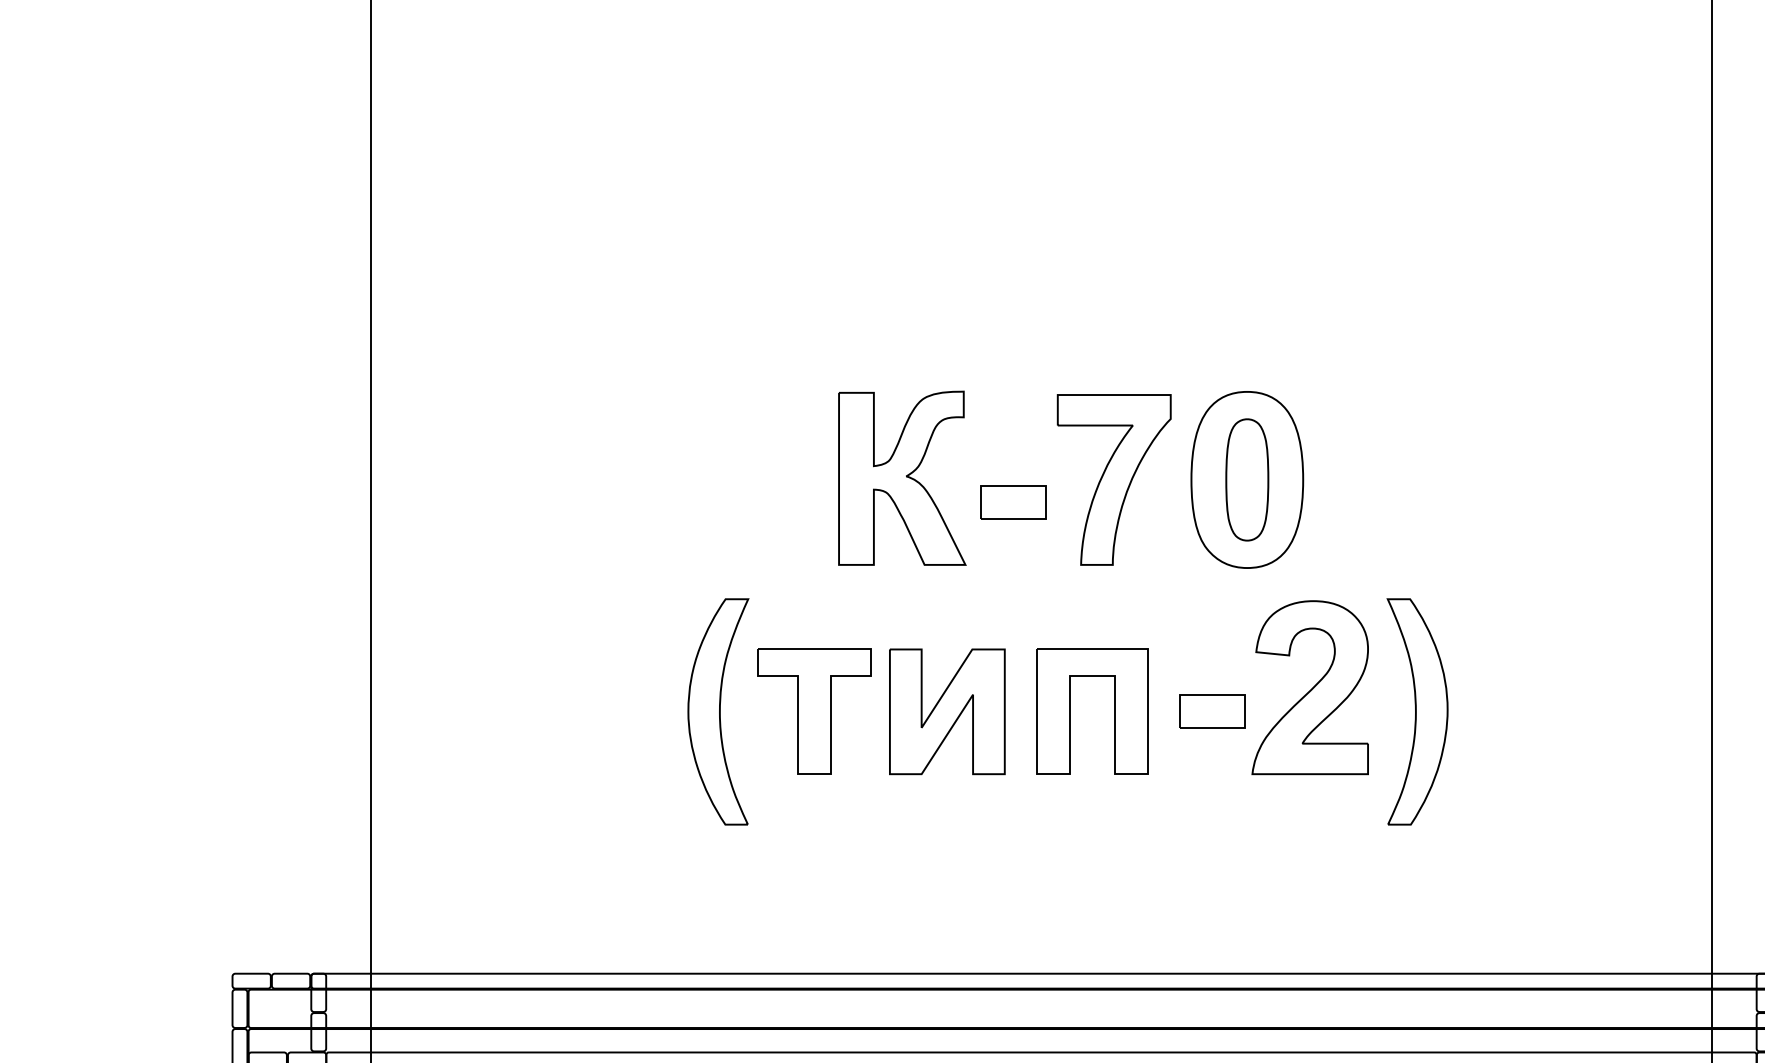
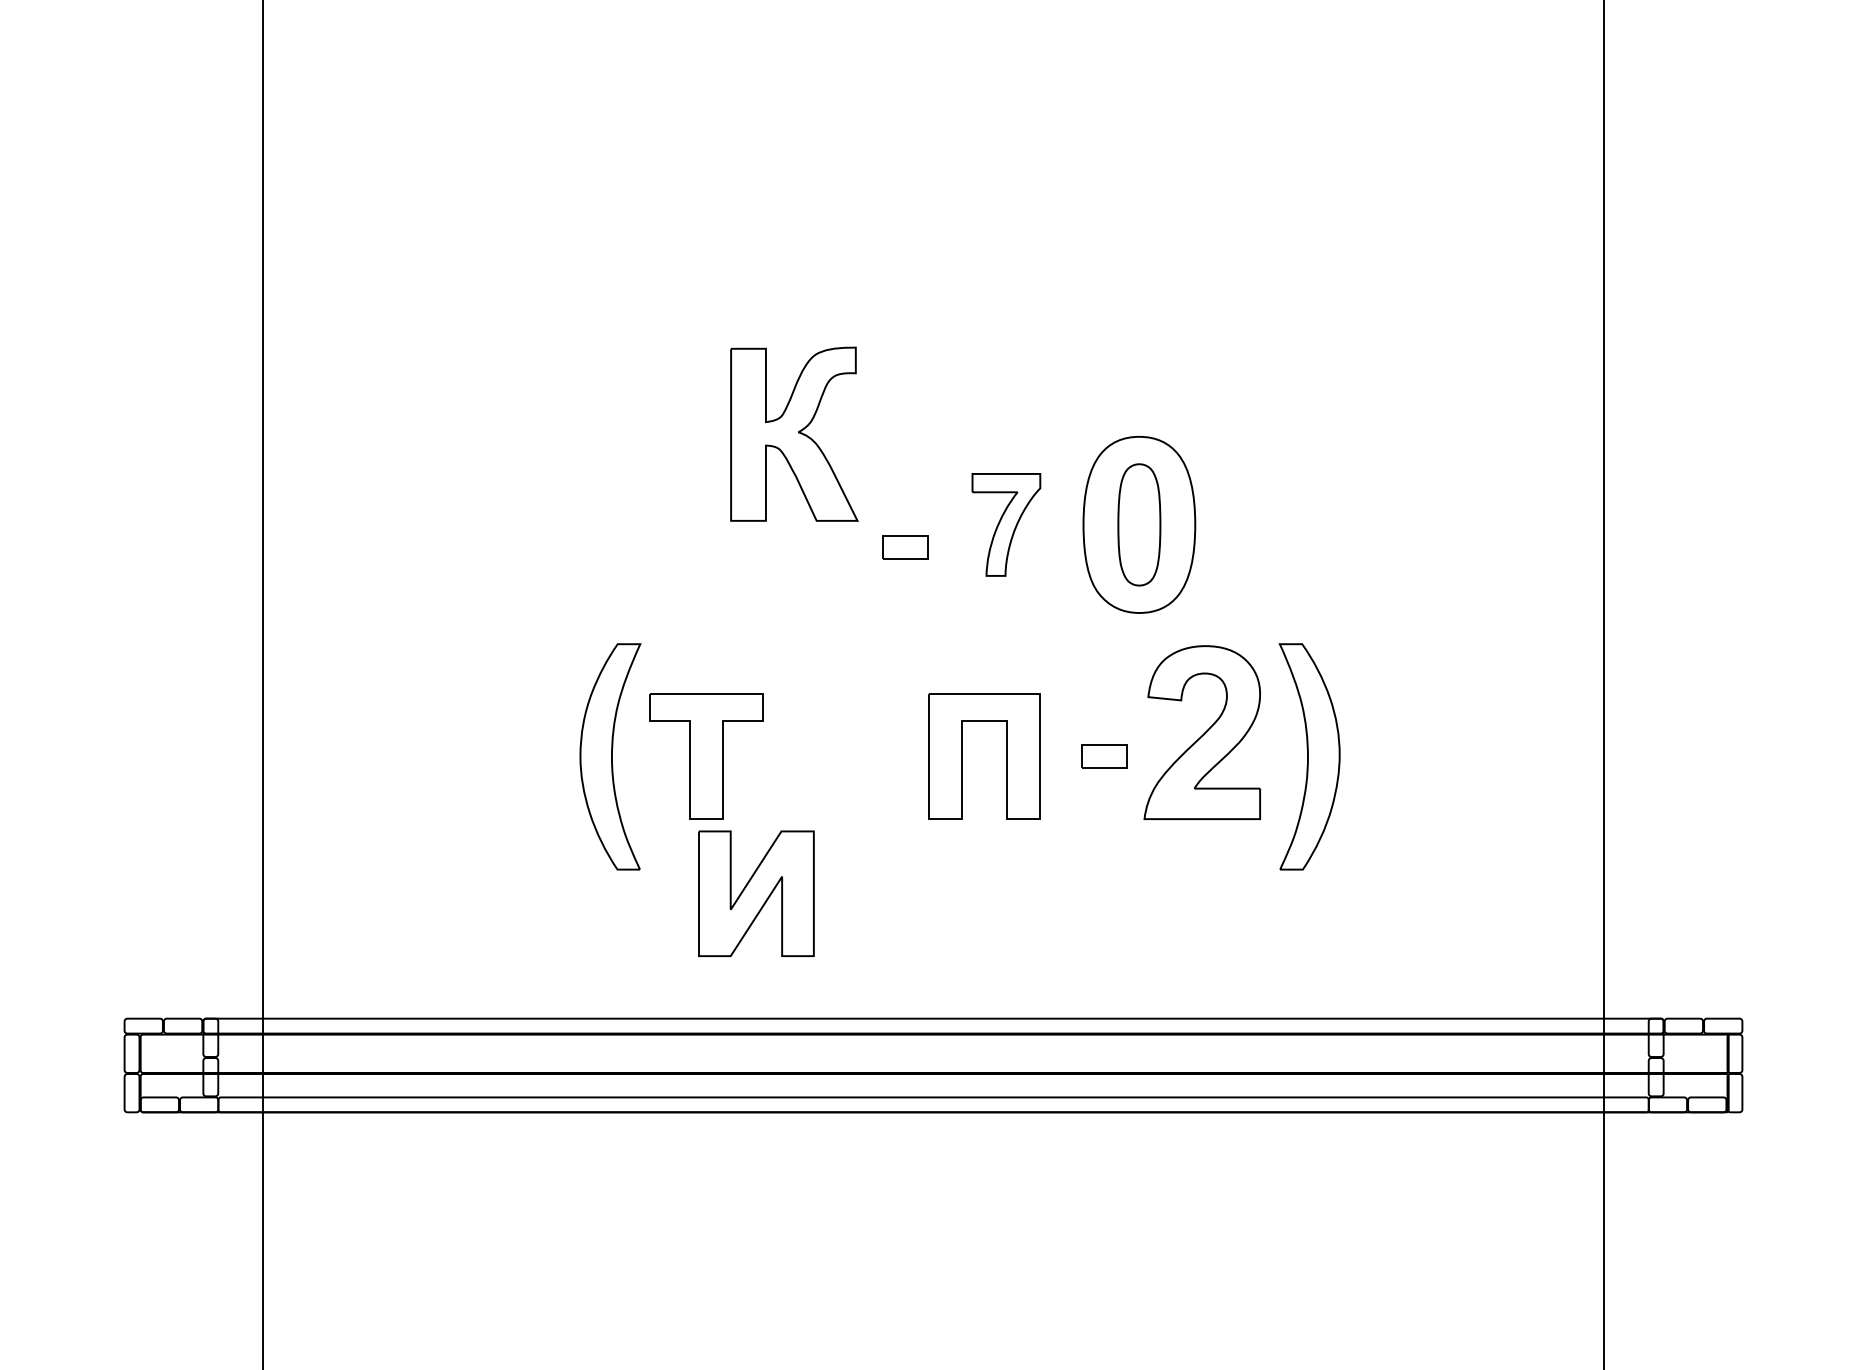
part: (902, 477) -> (794, 433), moved
part: (1114, 479) -> (1006, 524), size x0.6
part: (1013, 502) -> (905, 547), size x0.7
part: (947, 711) -> (756, 893), moved
part: (1212, 711) -> (1104, 756), size x0.7

